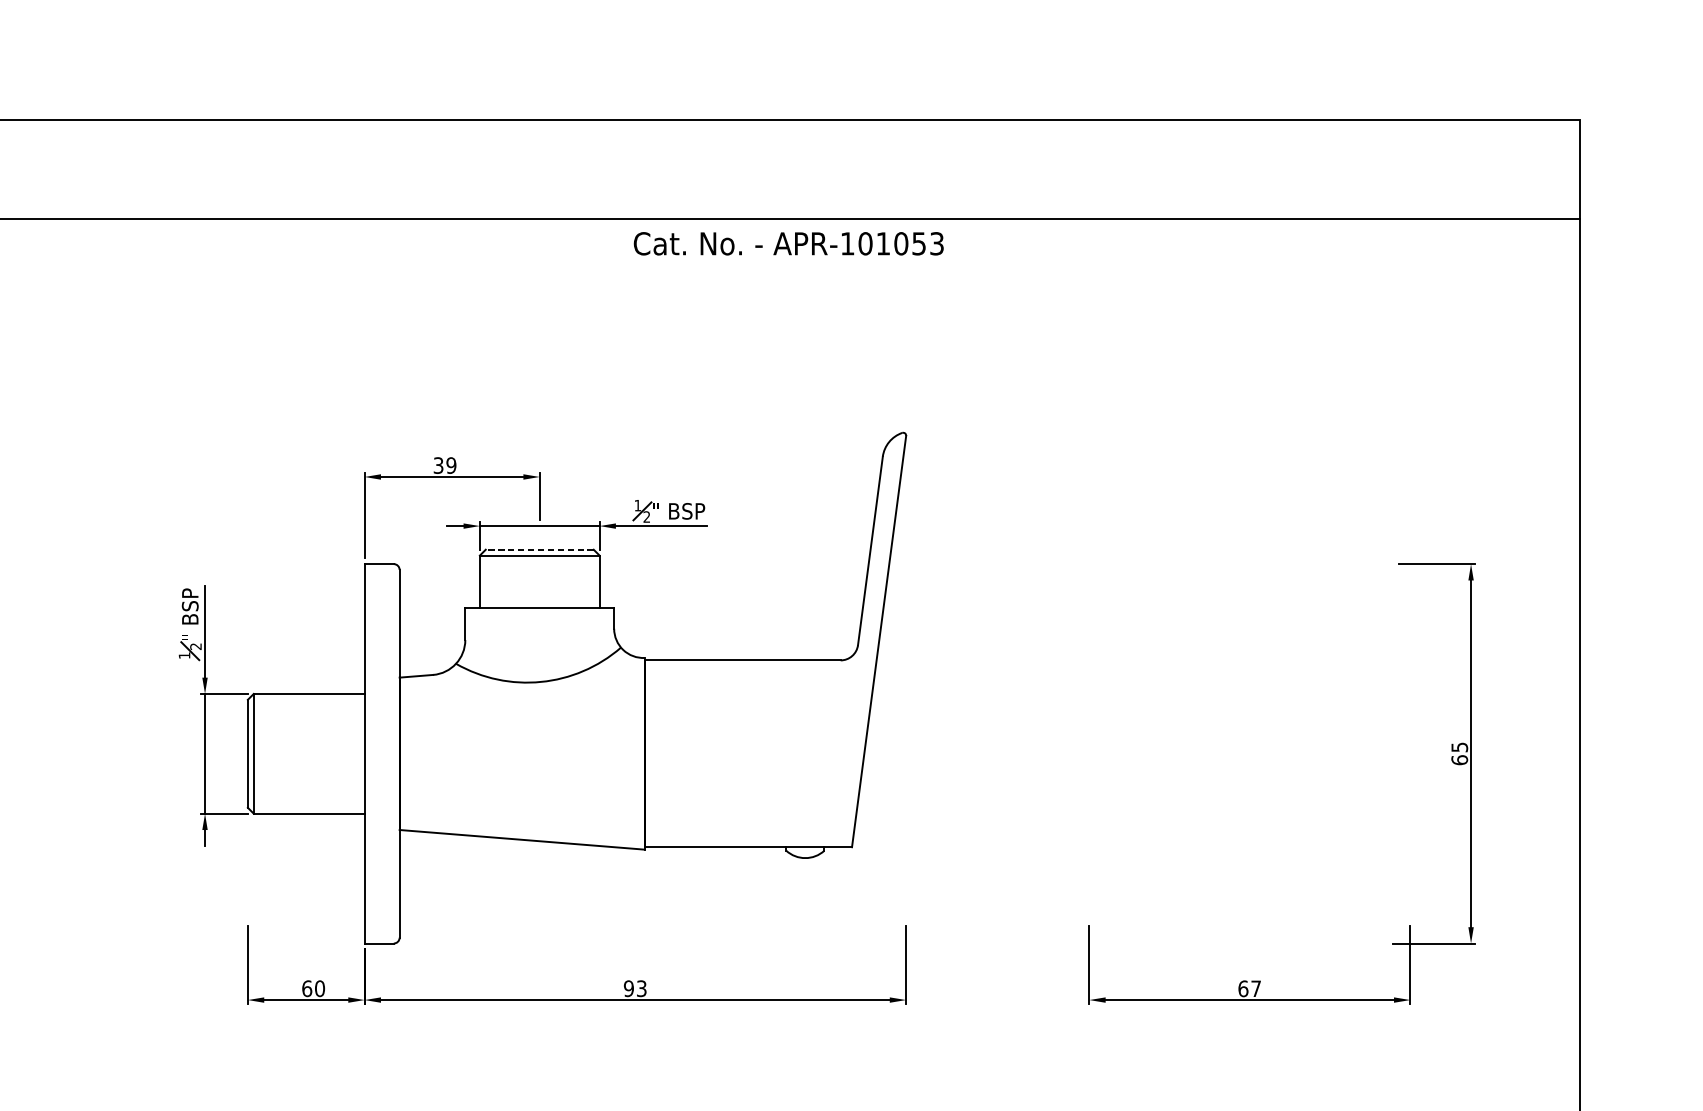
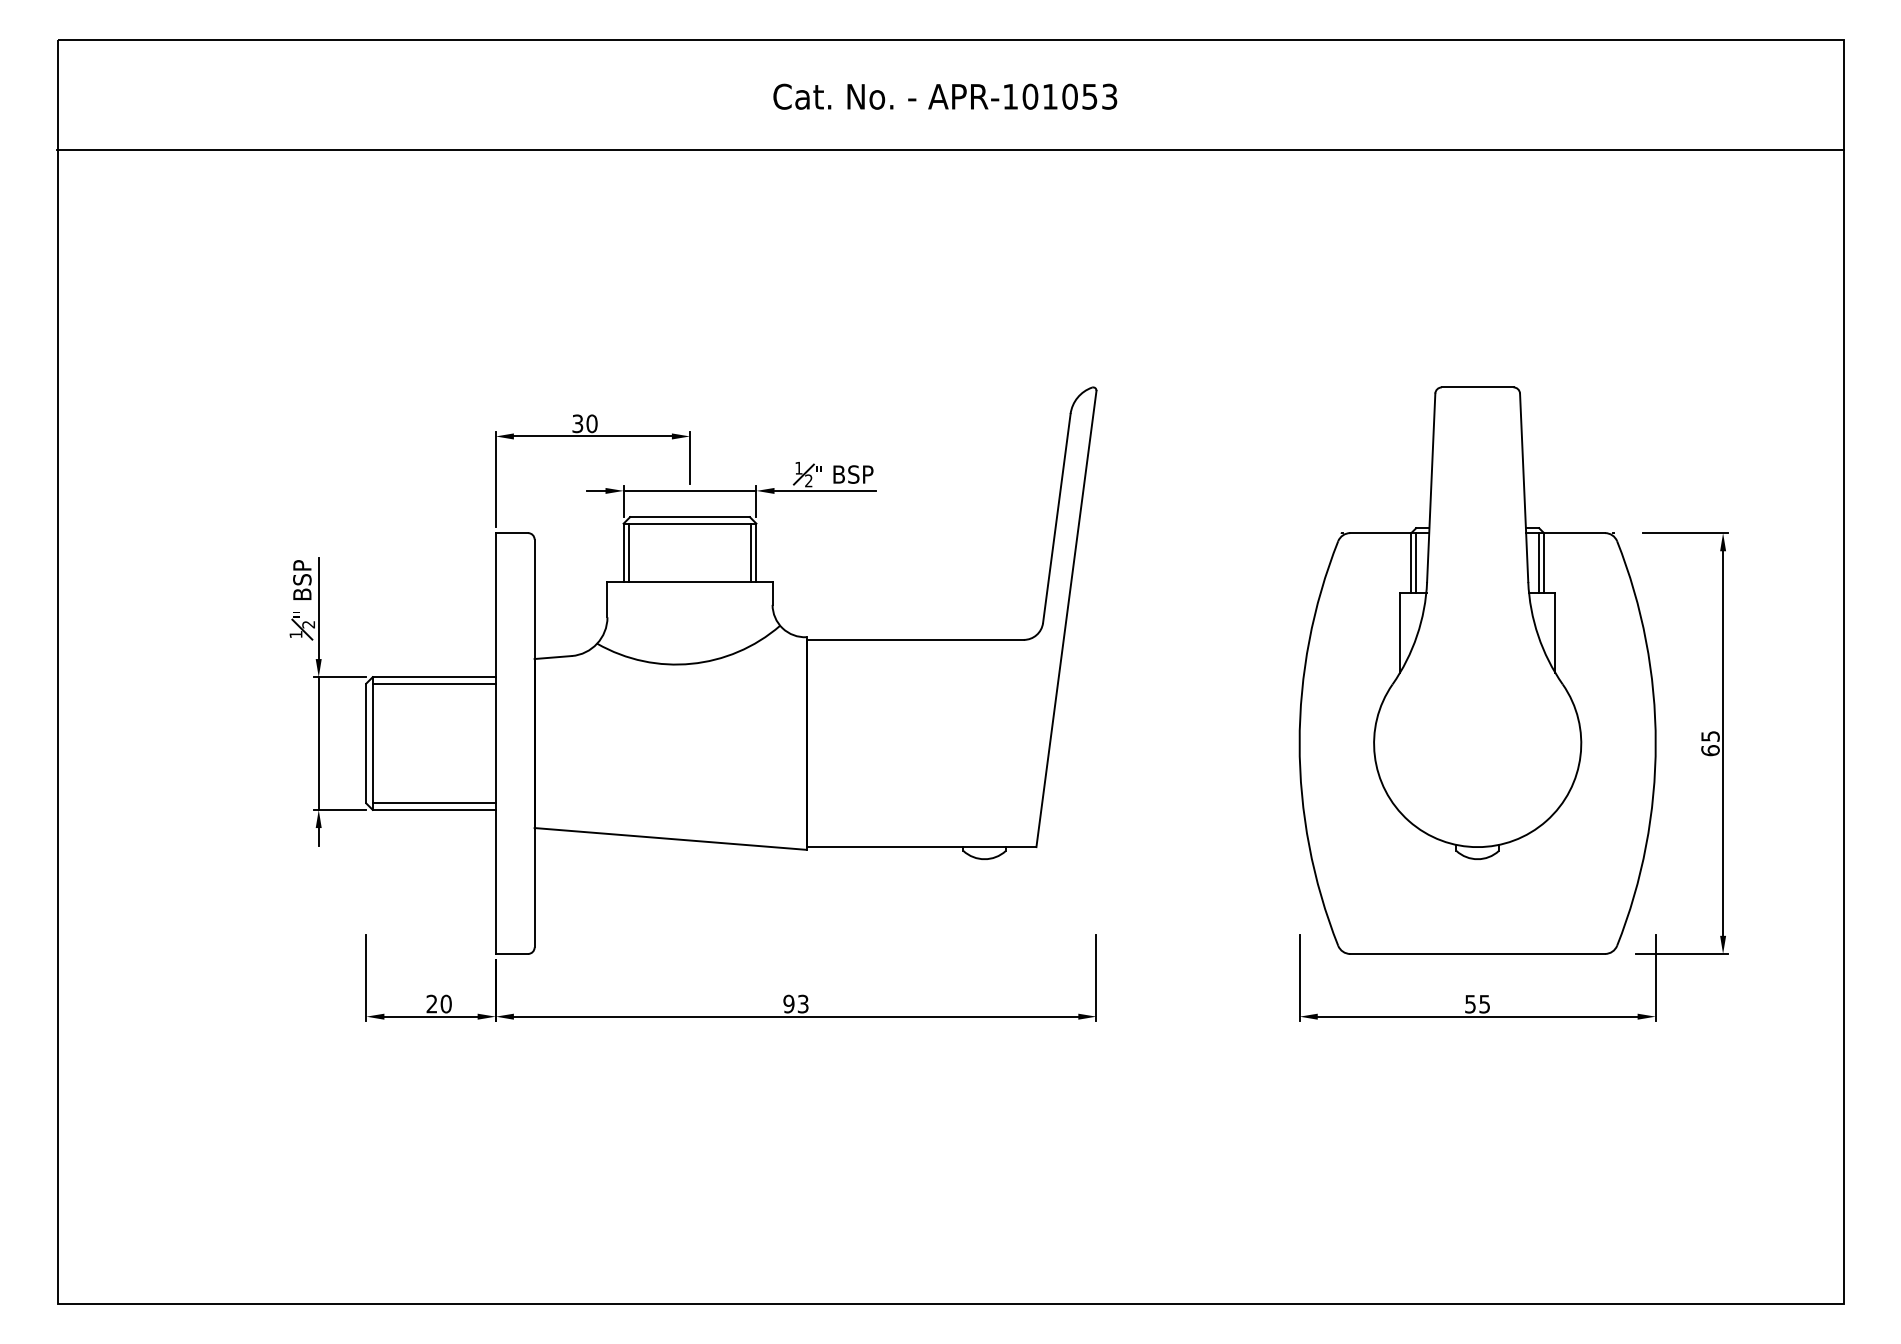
text: (788, 243) -> (945, 96), moved
text: (450, 465) -> (591, 423), 39 -> 30
line: (540, 550) -> (690, 517), dashed -> solid
line: (484, 581) -> (628, 552), added
line: (595, 581) -> (751, 552), added
part: (1249, 687) -> (1477, 670), added
line: (308, 699) -> (433, 683), added
line: (308, 807) -> (433, 803), added
text: (306, 988) -> (431, 1003), 60 -> 20
text: (1249, 988) -> (1477, 1003), 67 -> 55

